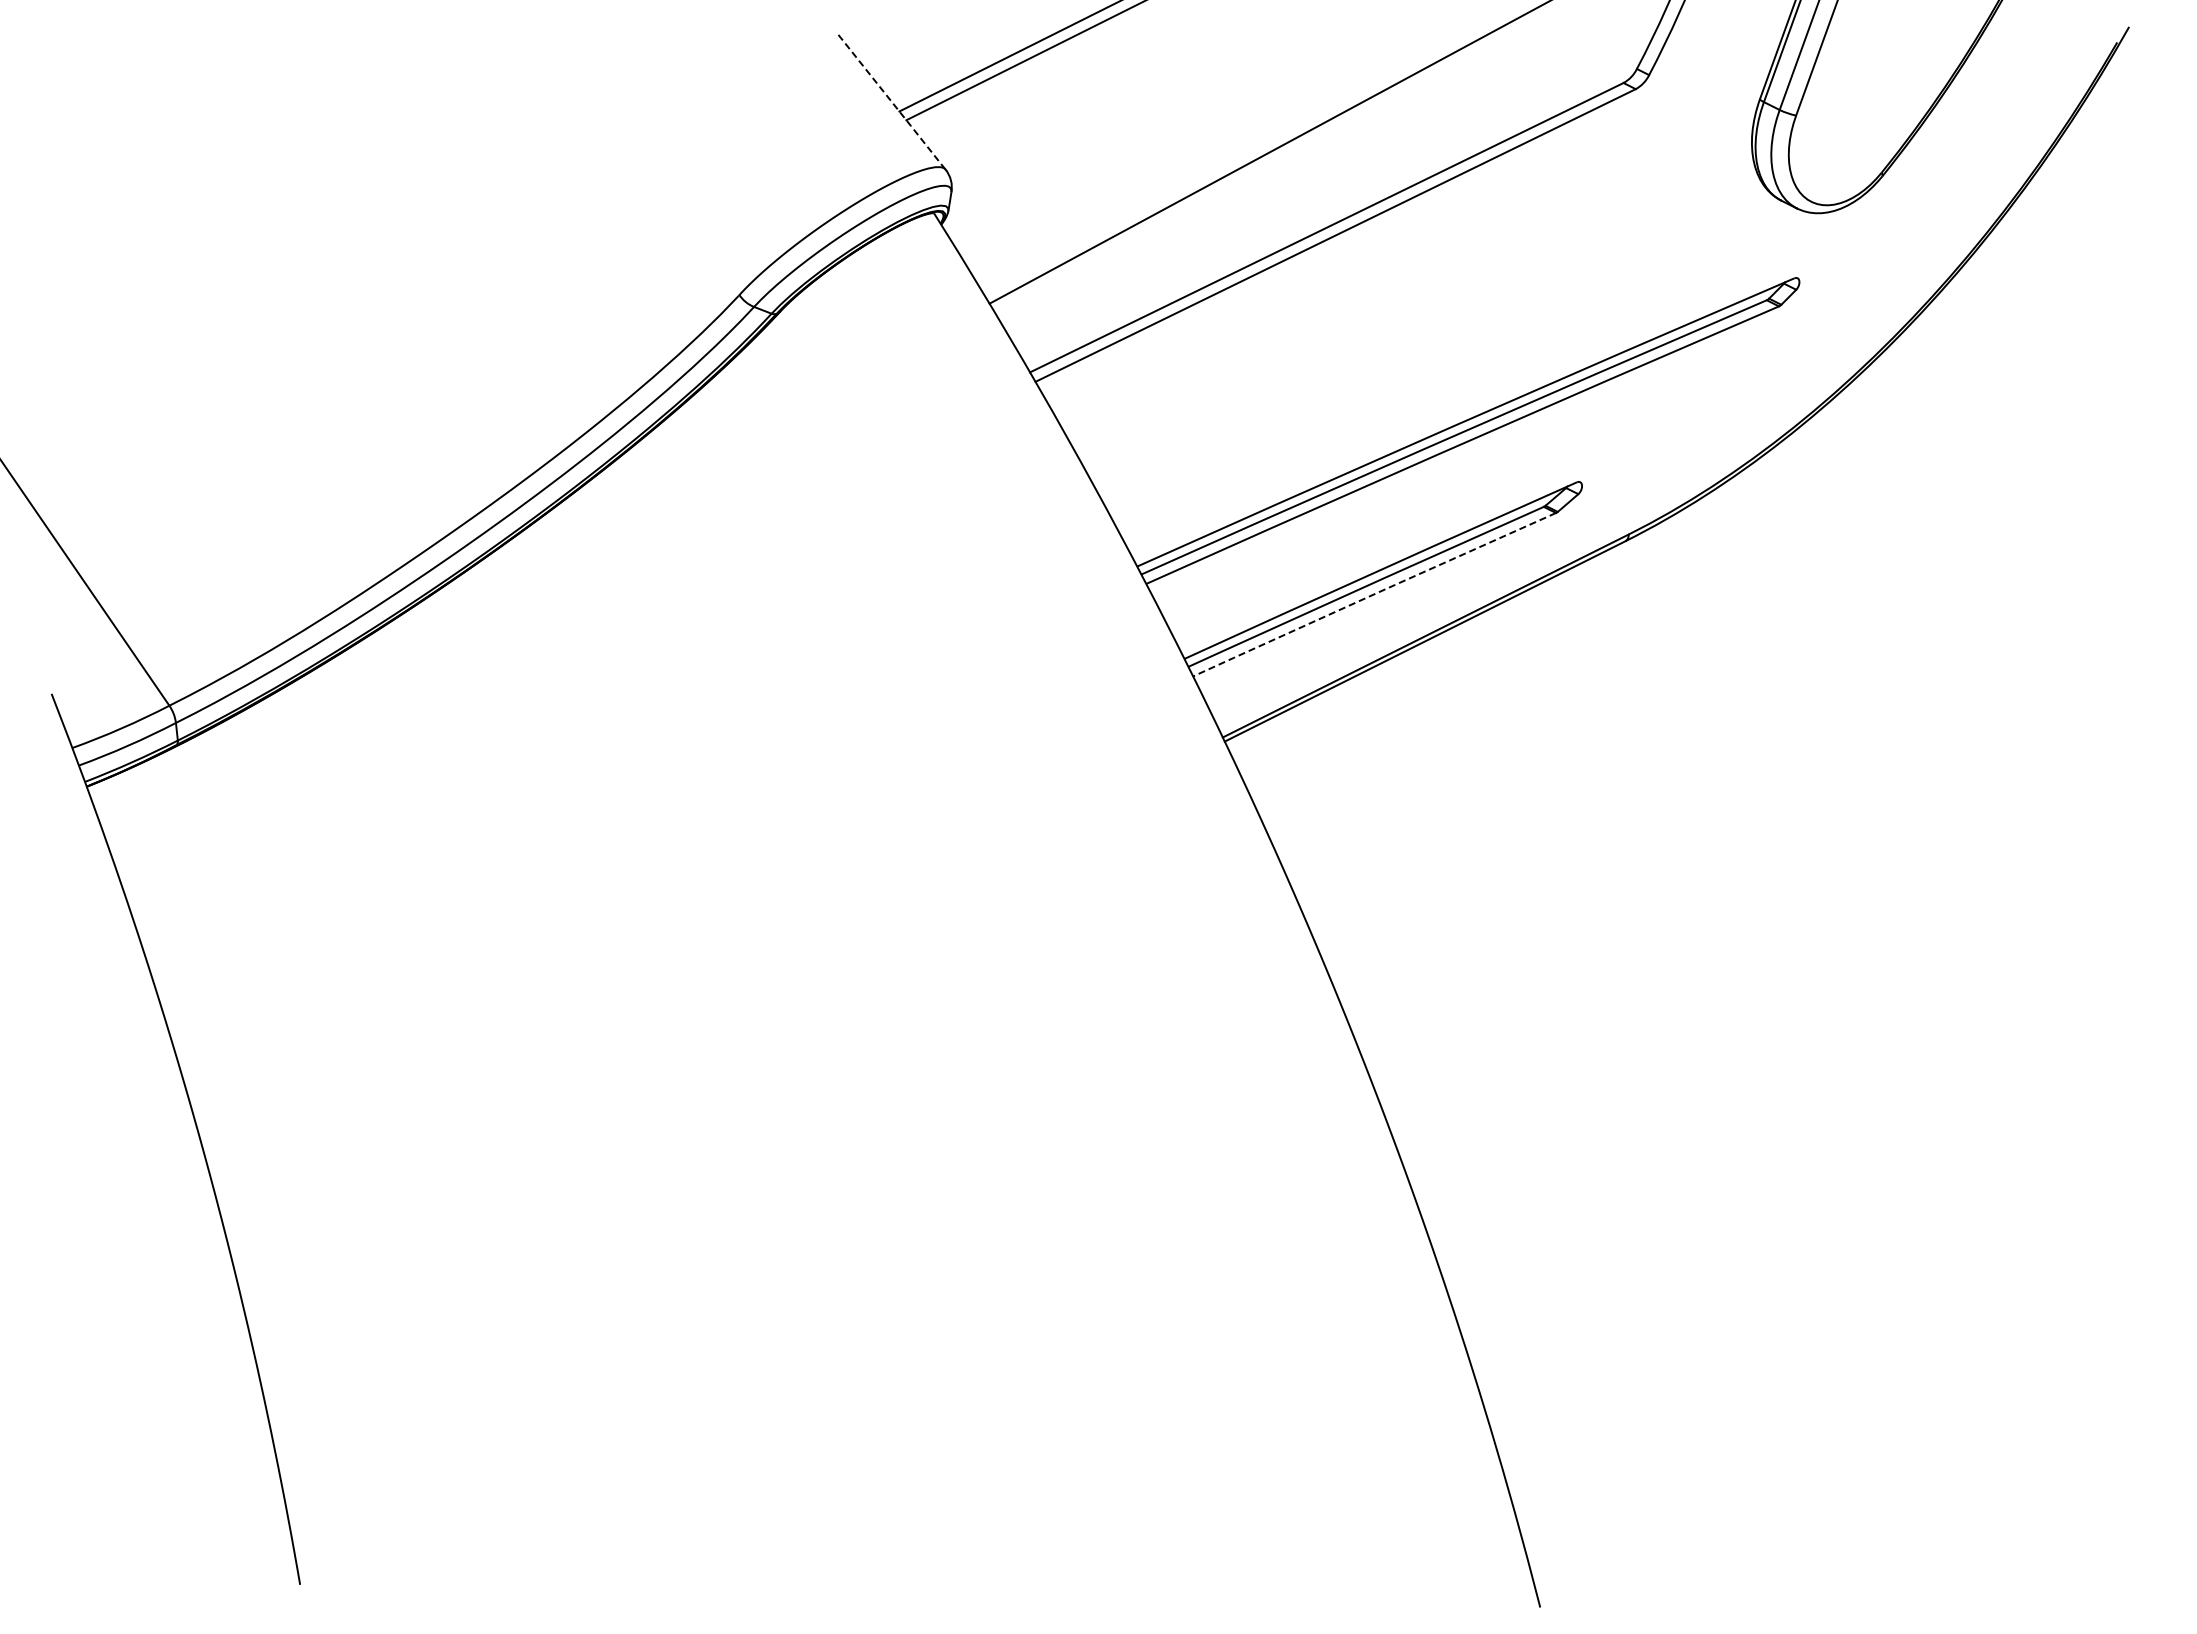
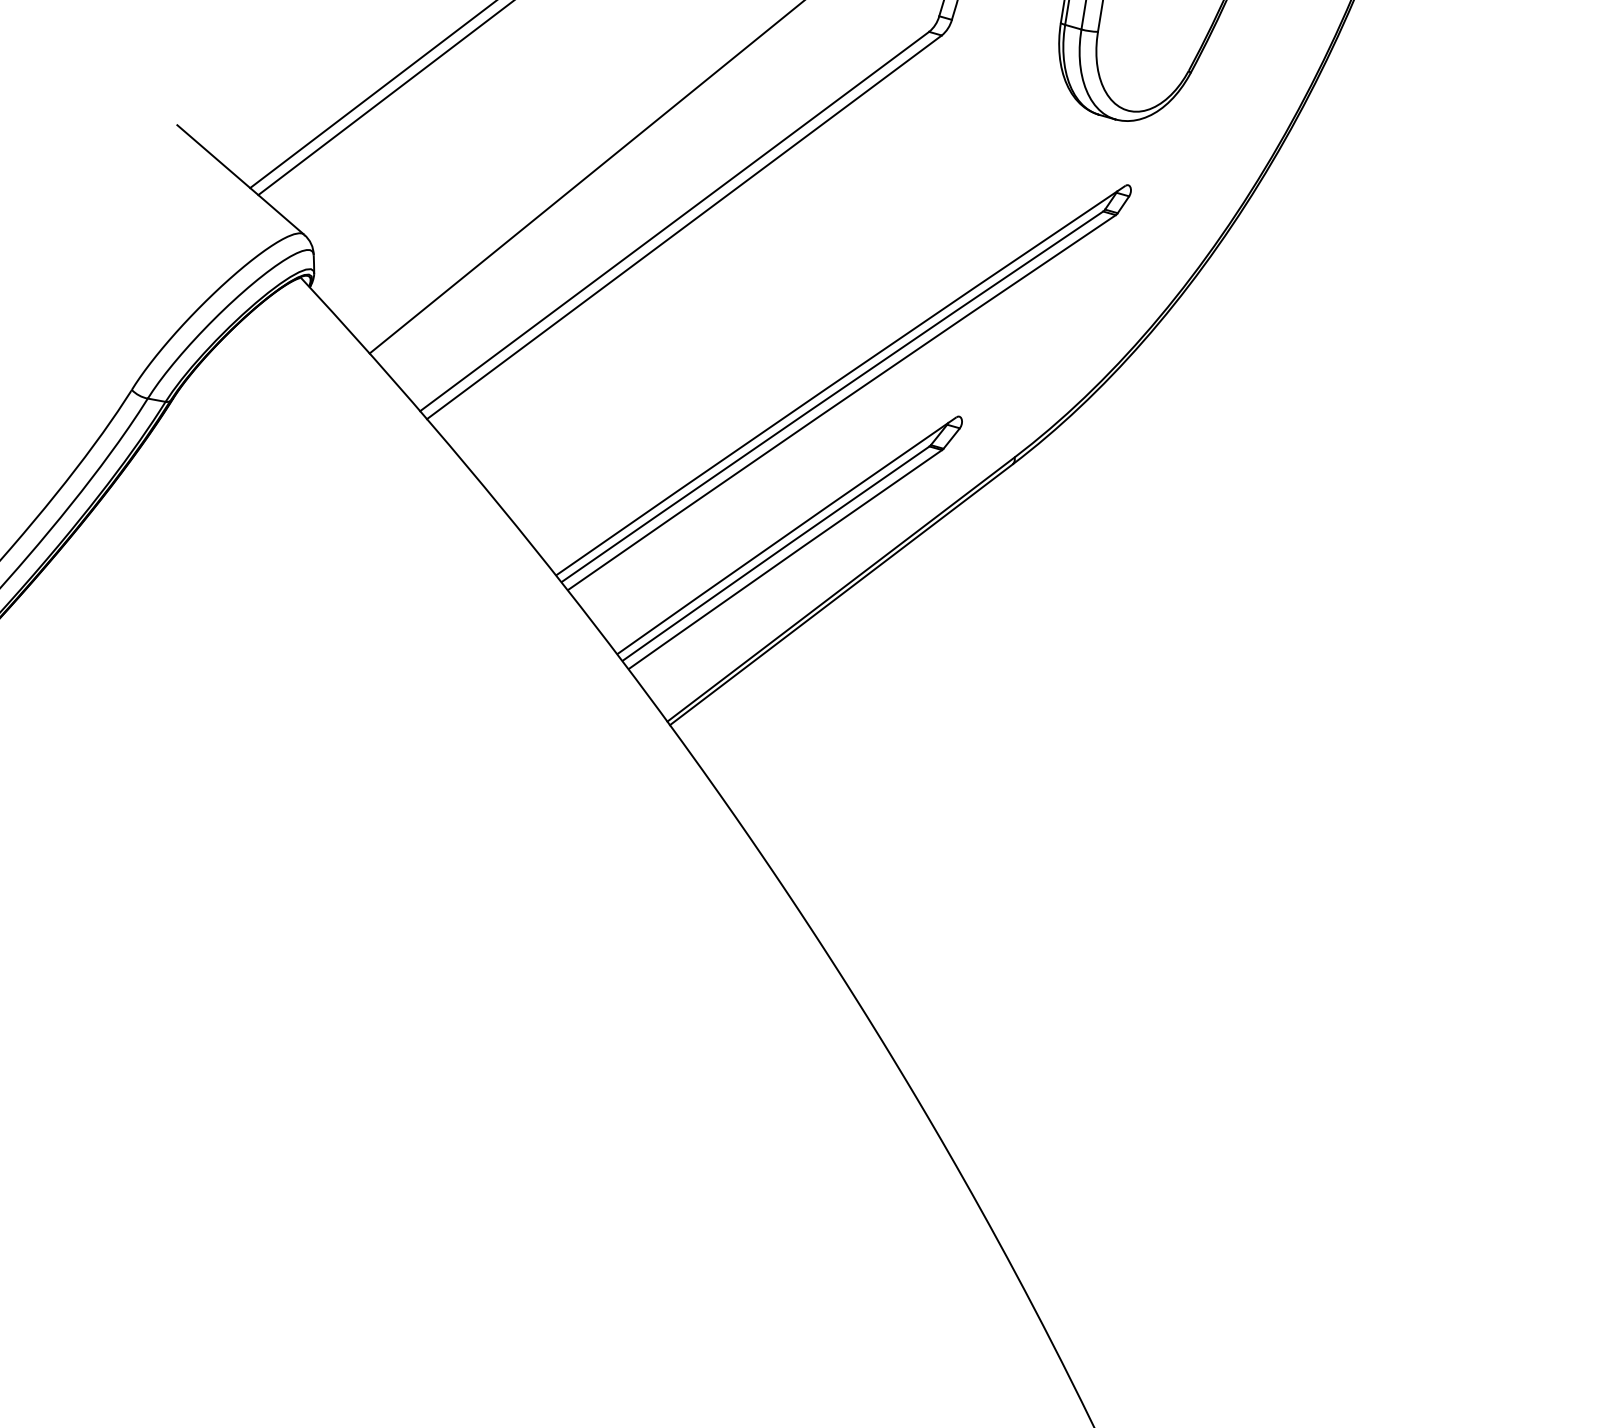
line: (890, 100) -> (239, 179), dashed -> solid
line: (1374, 594) -> (785, 559), dashed -> solid

